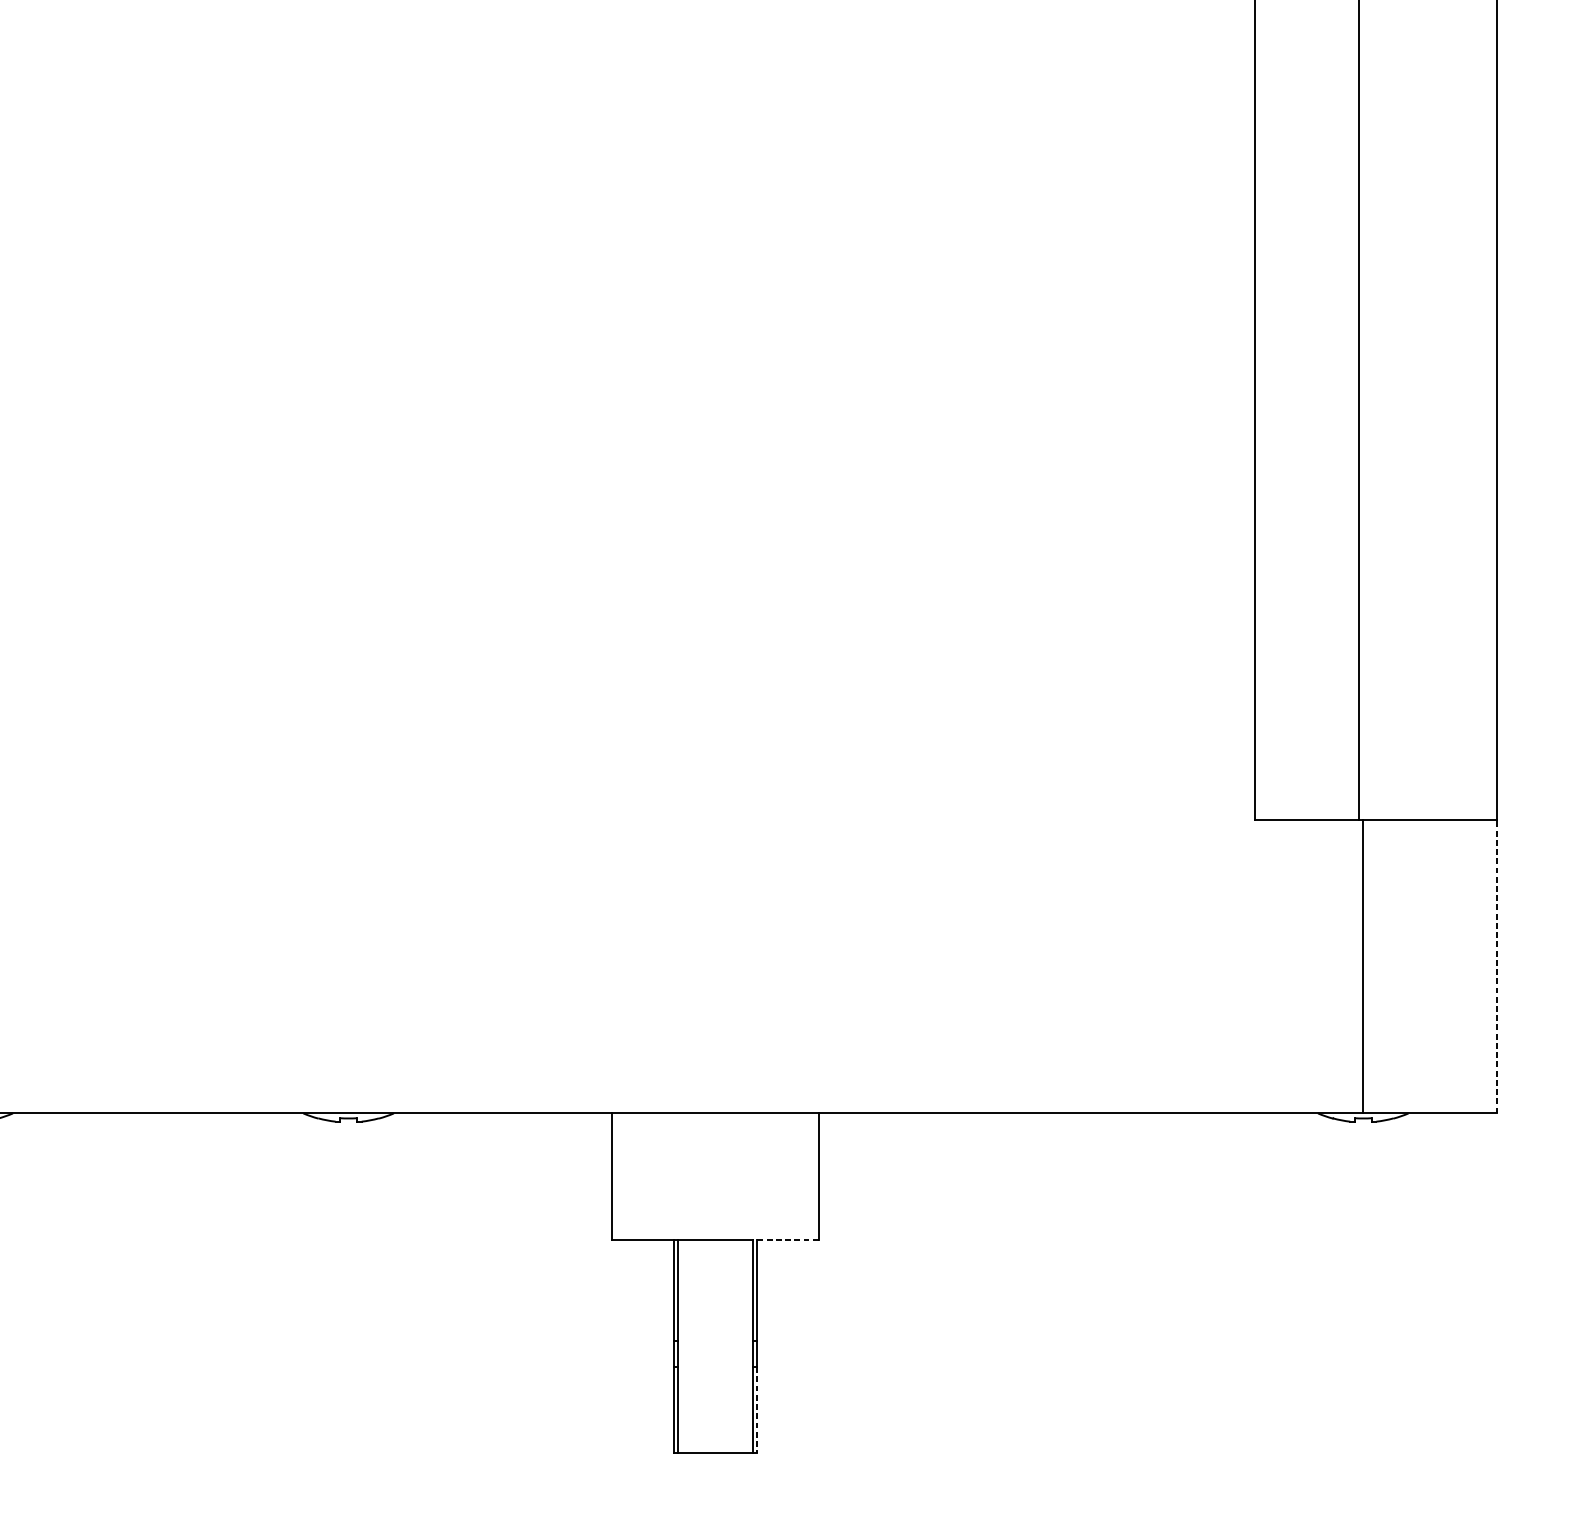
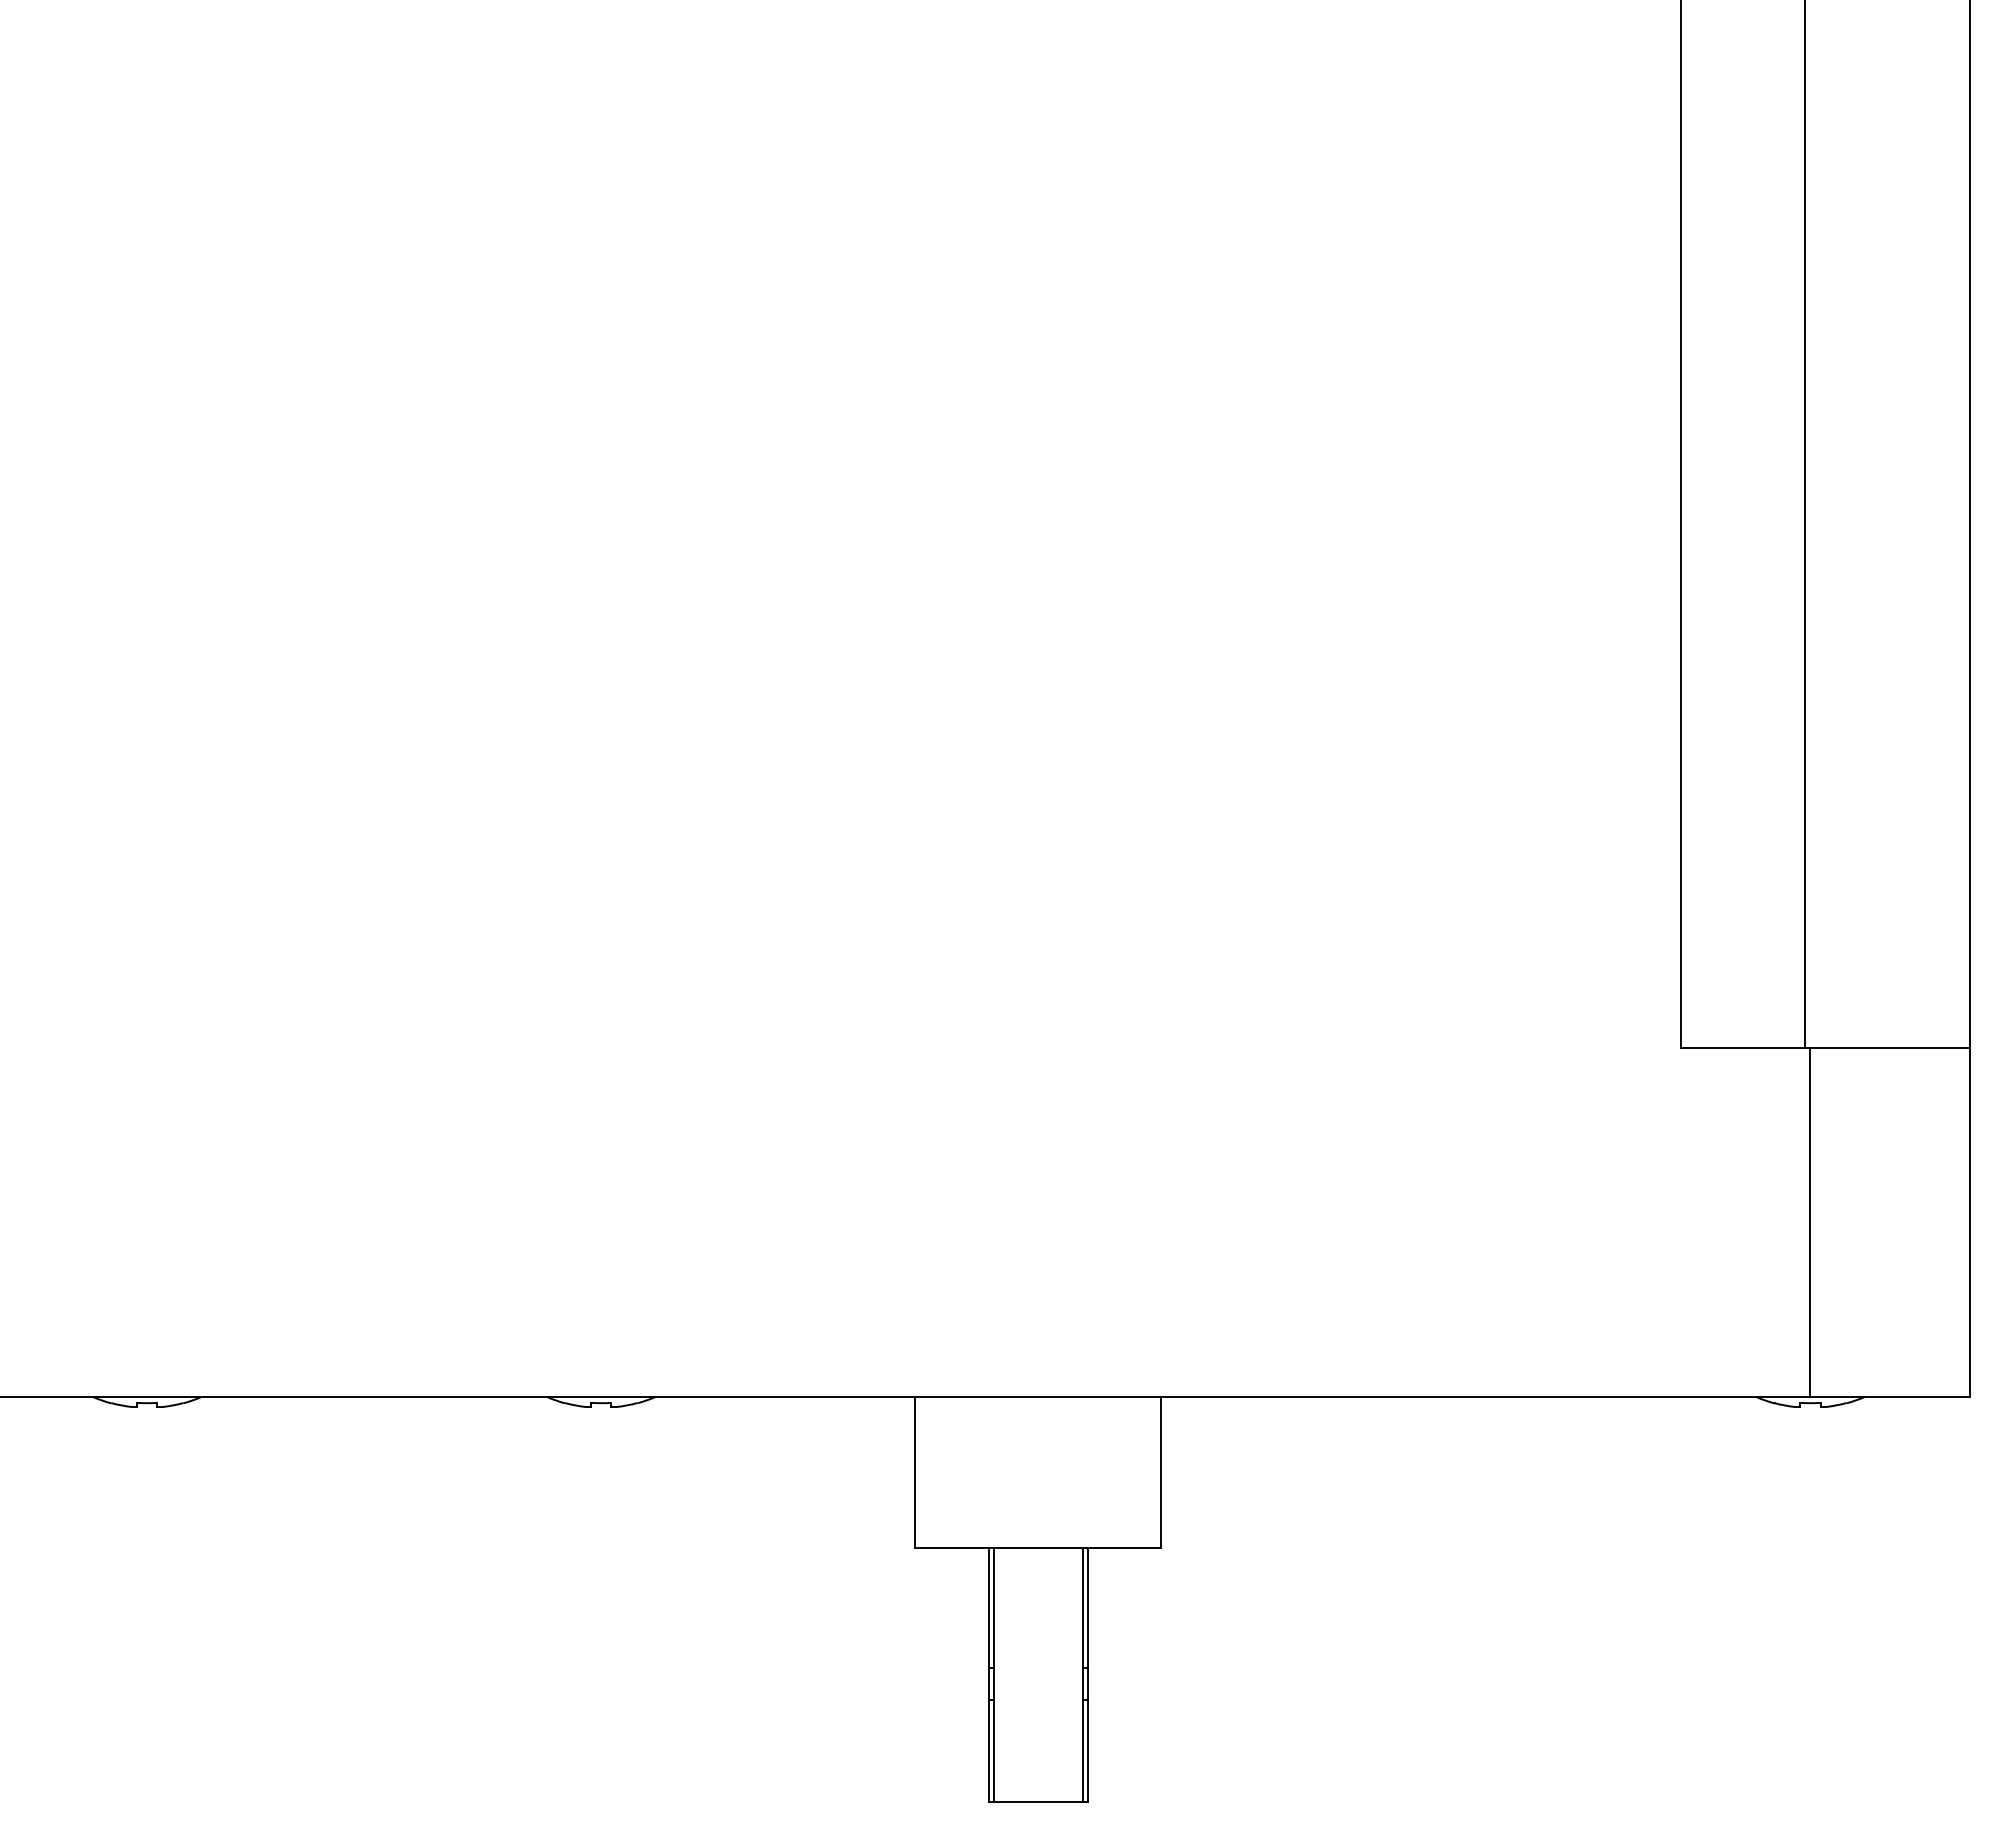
line: (1497, 966) -> (1970, 1222), dashed -> solid
line: (785, 1240) -> (1121, 1548), dashed -> solid
line: (756, 1410) -> (1087, 1751), dashed -> solid

